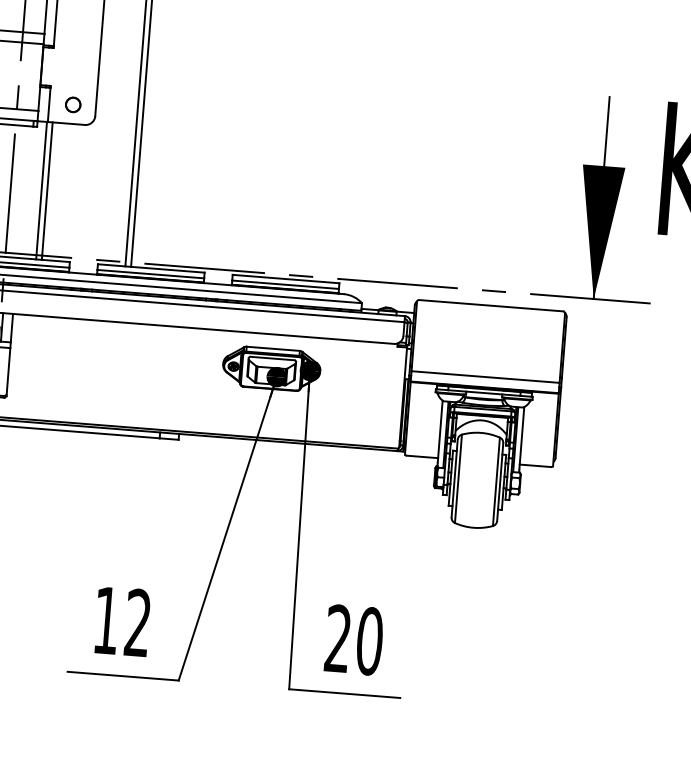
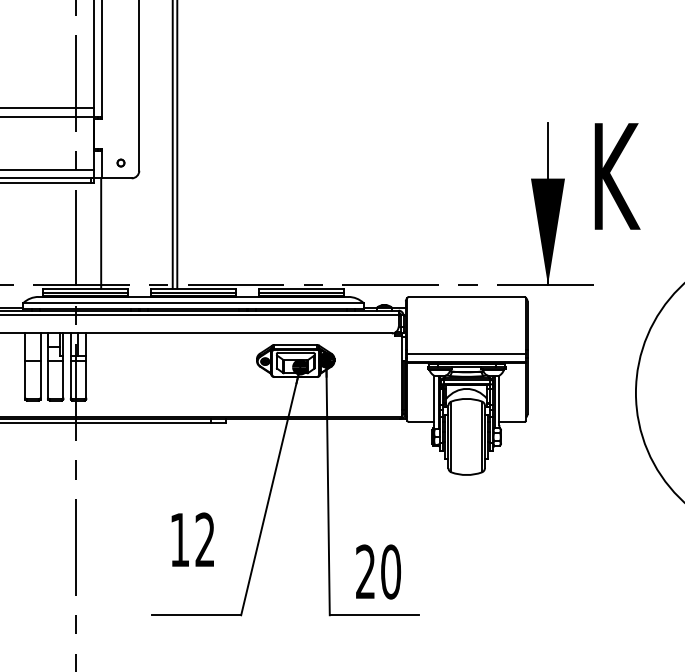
circle: (72, 104) -> (120, 162), size x0.6
line: (46, 191) -> (105, 233), removed
text: (122, 621) -> (192, 539), moved

